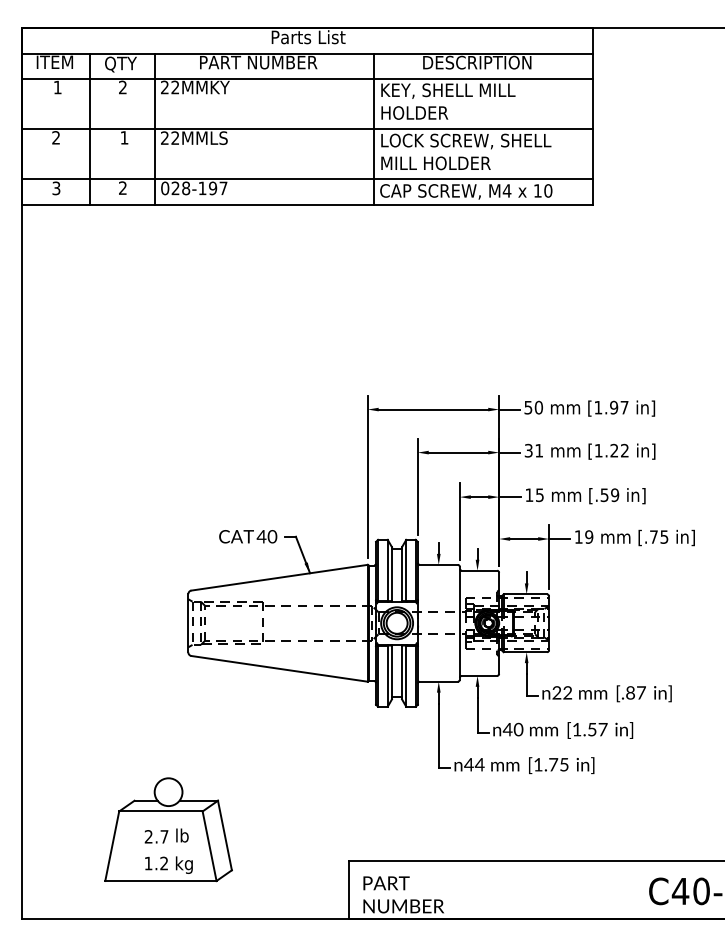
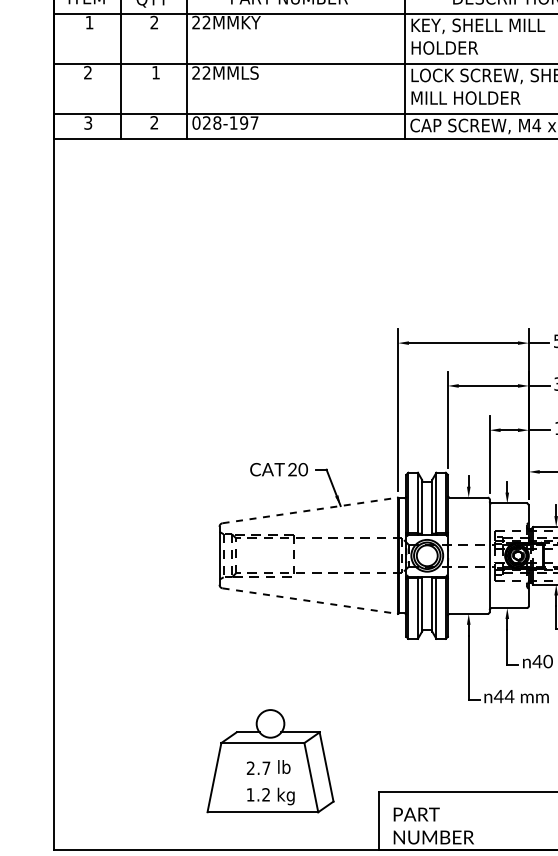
text: (261, 536) -> (292, 469), 40 -> 20
line: (280, 577) -> (311, 510), solid -> dashed
line: (280, 668) -> (311, 600), solid -> dashed
part: (168, 829) -> (270, 760), moved

